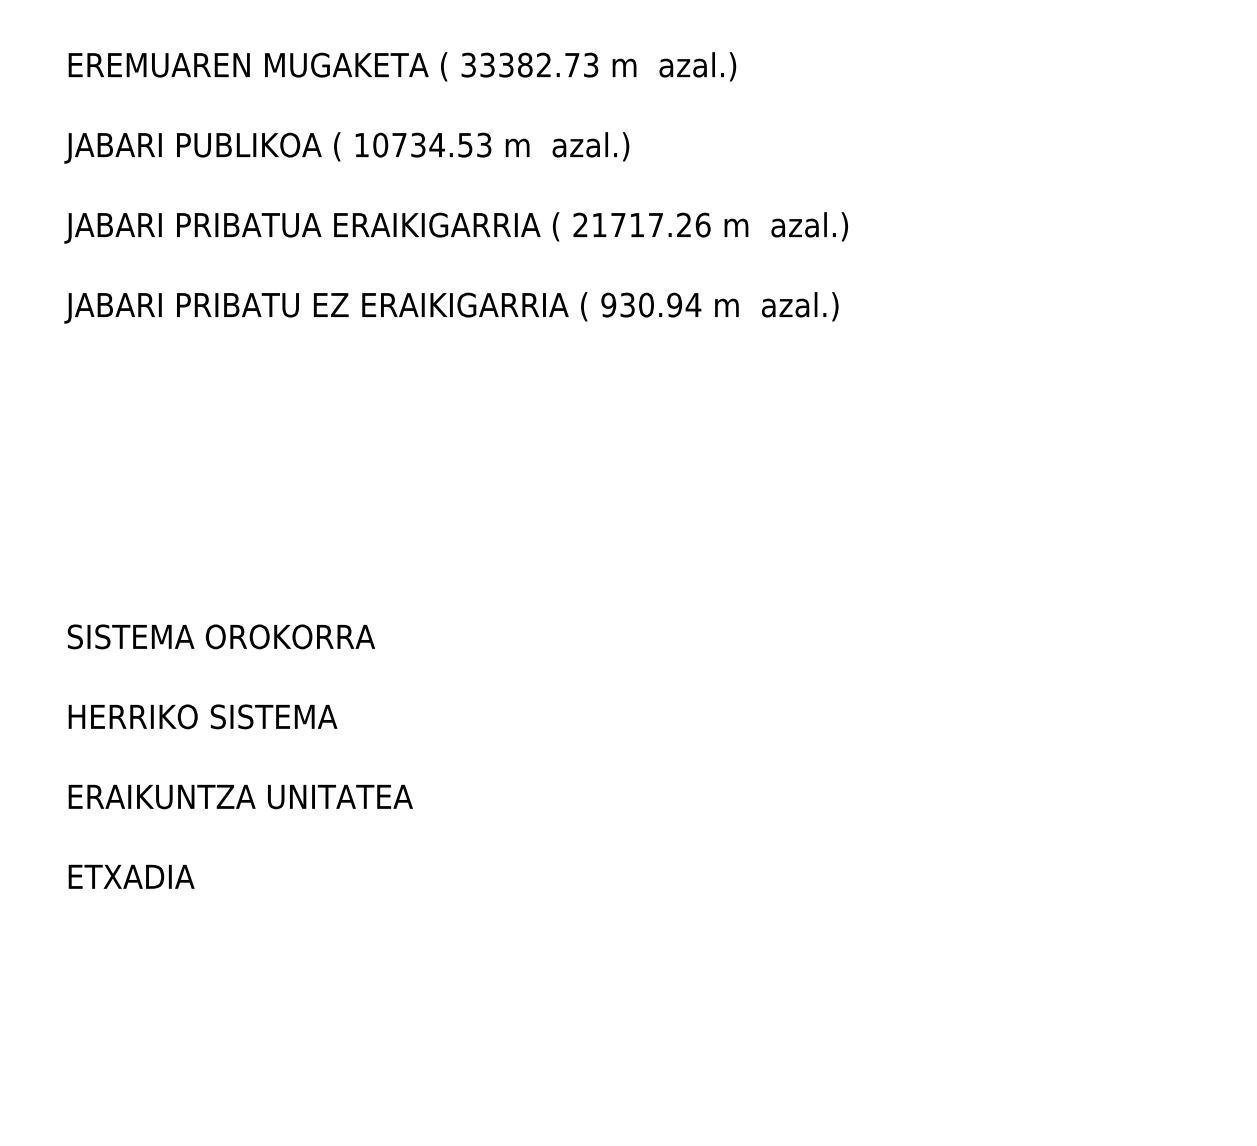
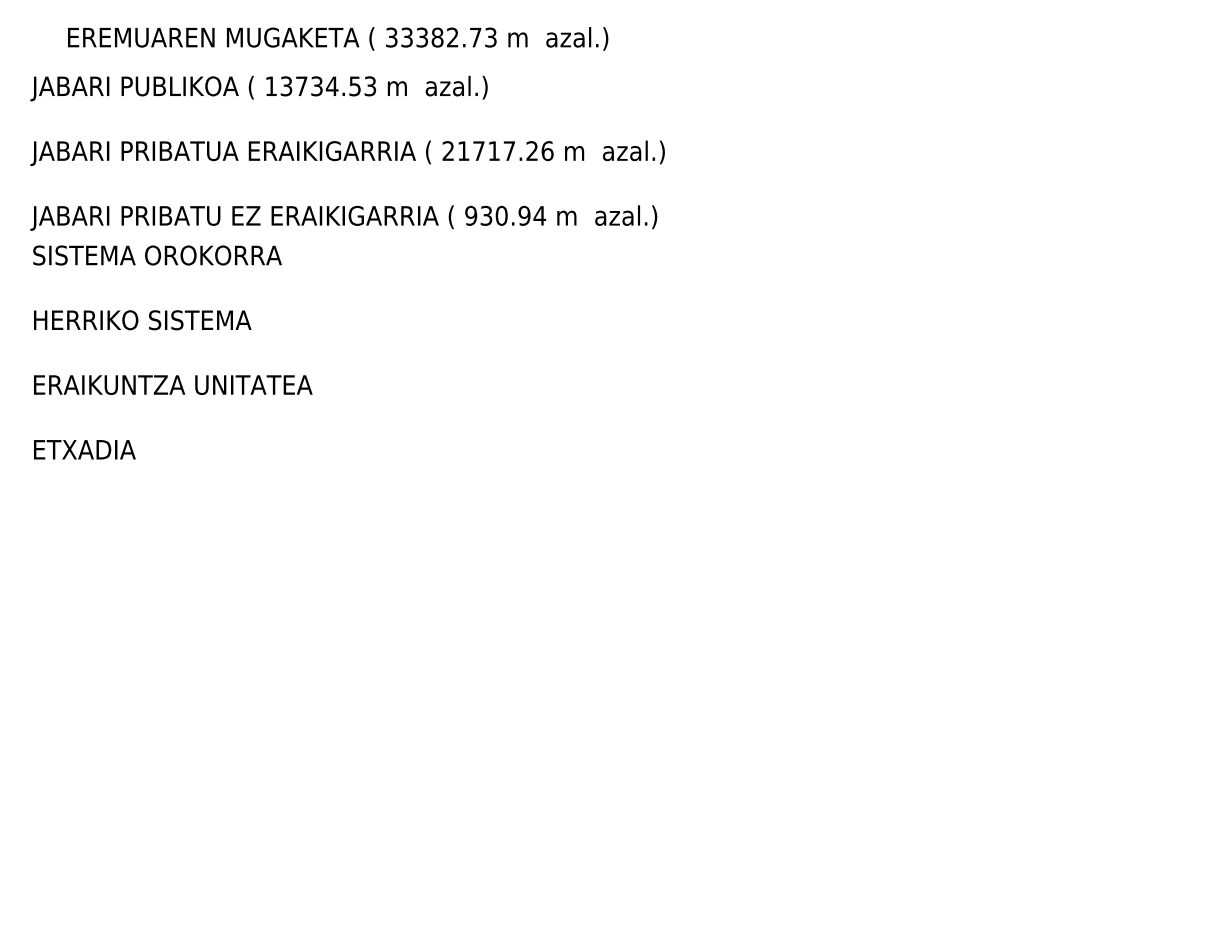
text: (402, 66) -> (338, 38), moved
text: (380, 145) -> (286, 86), 10734.53 -> 13734.53
text: (239, 756) -> (172, 352), moved

